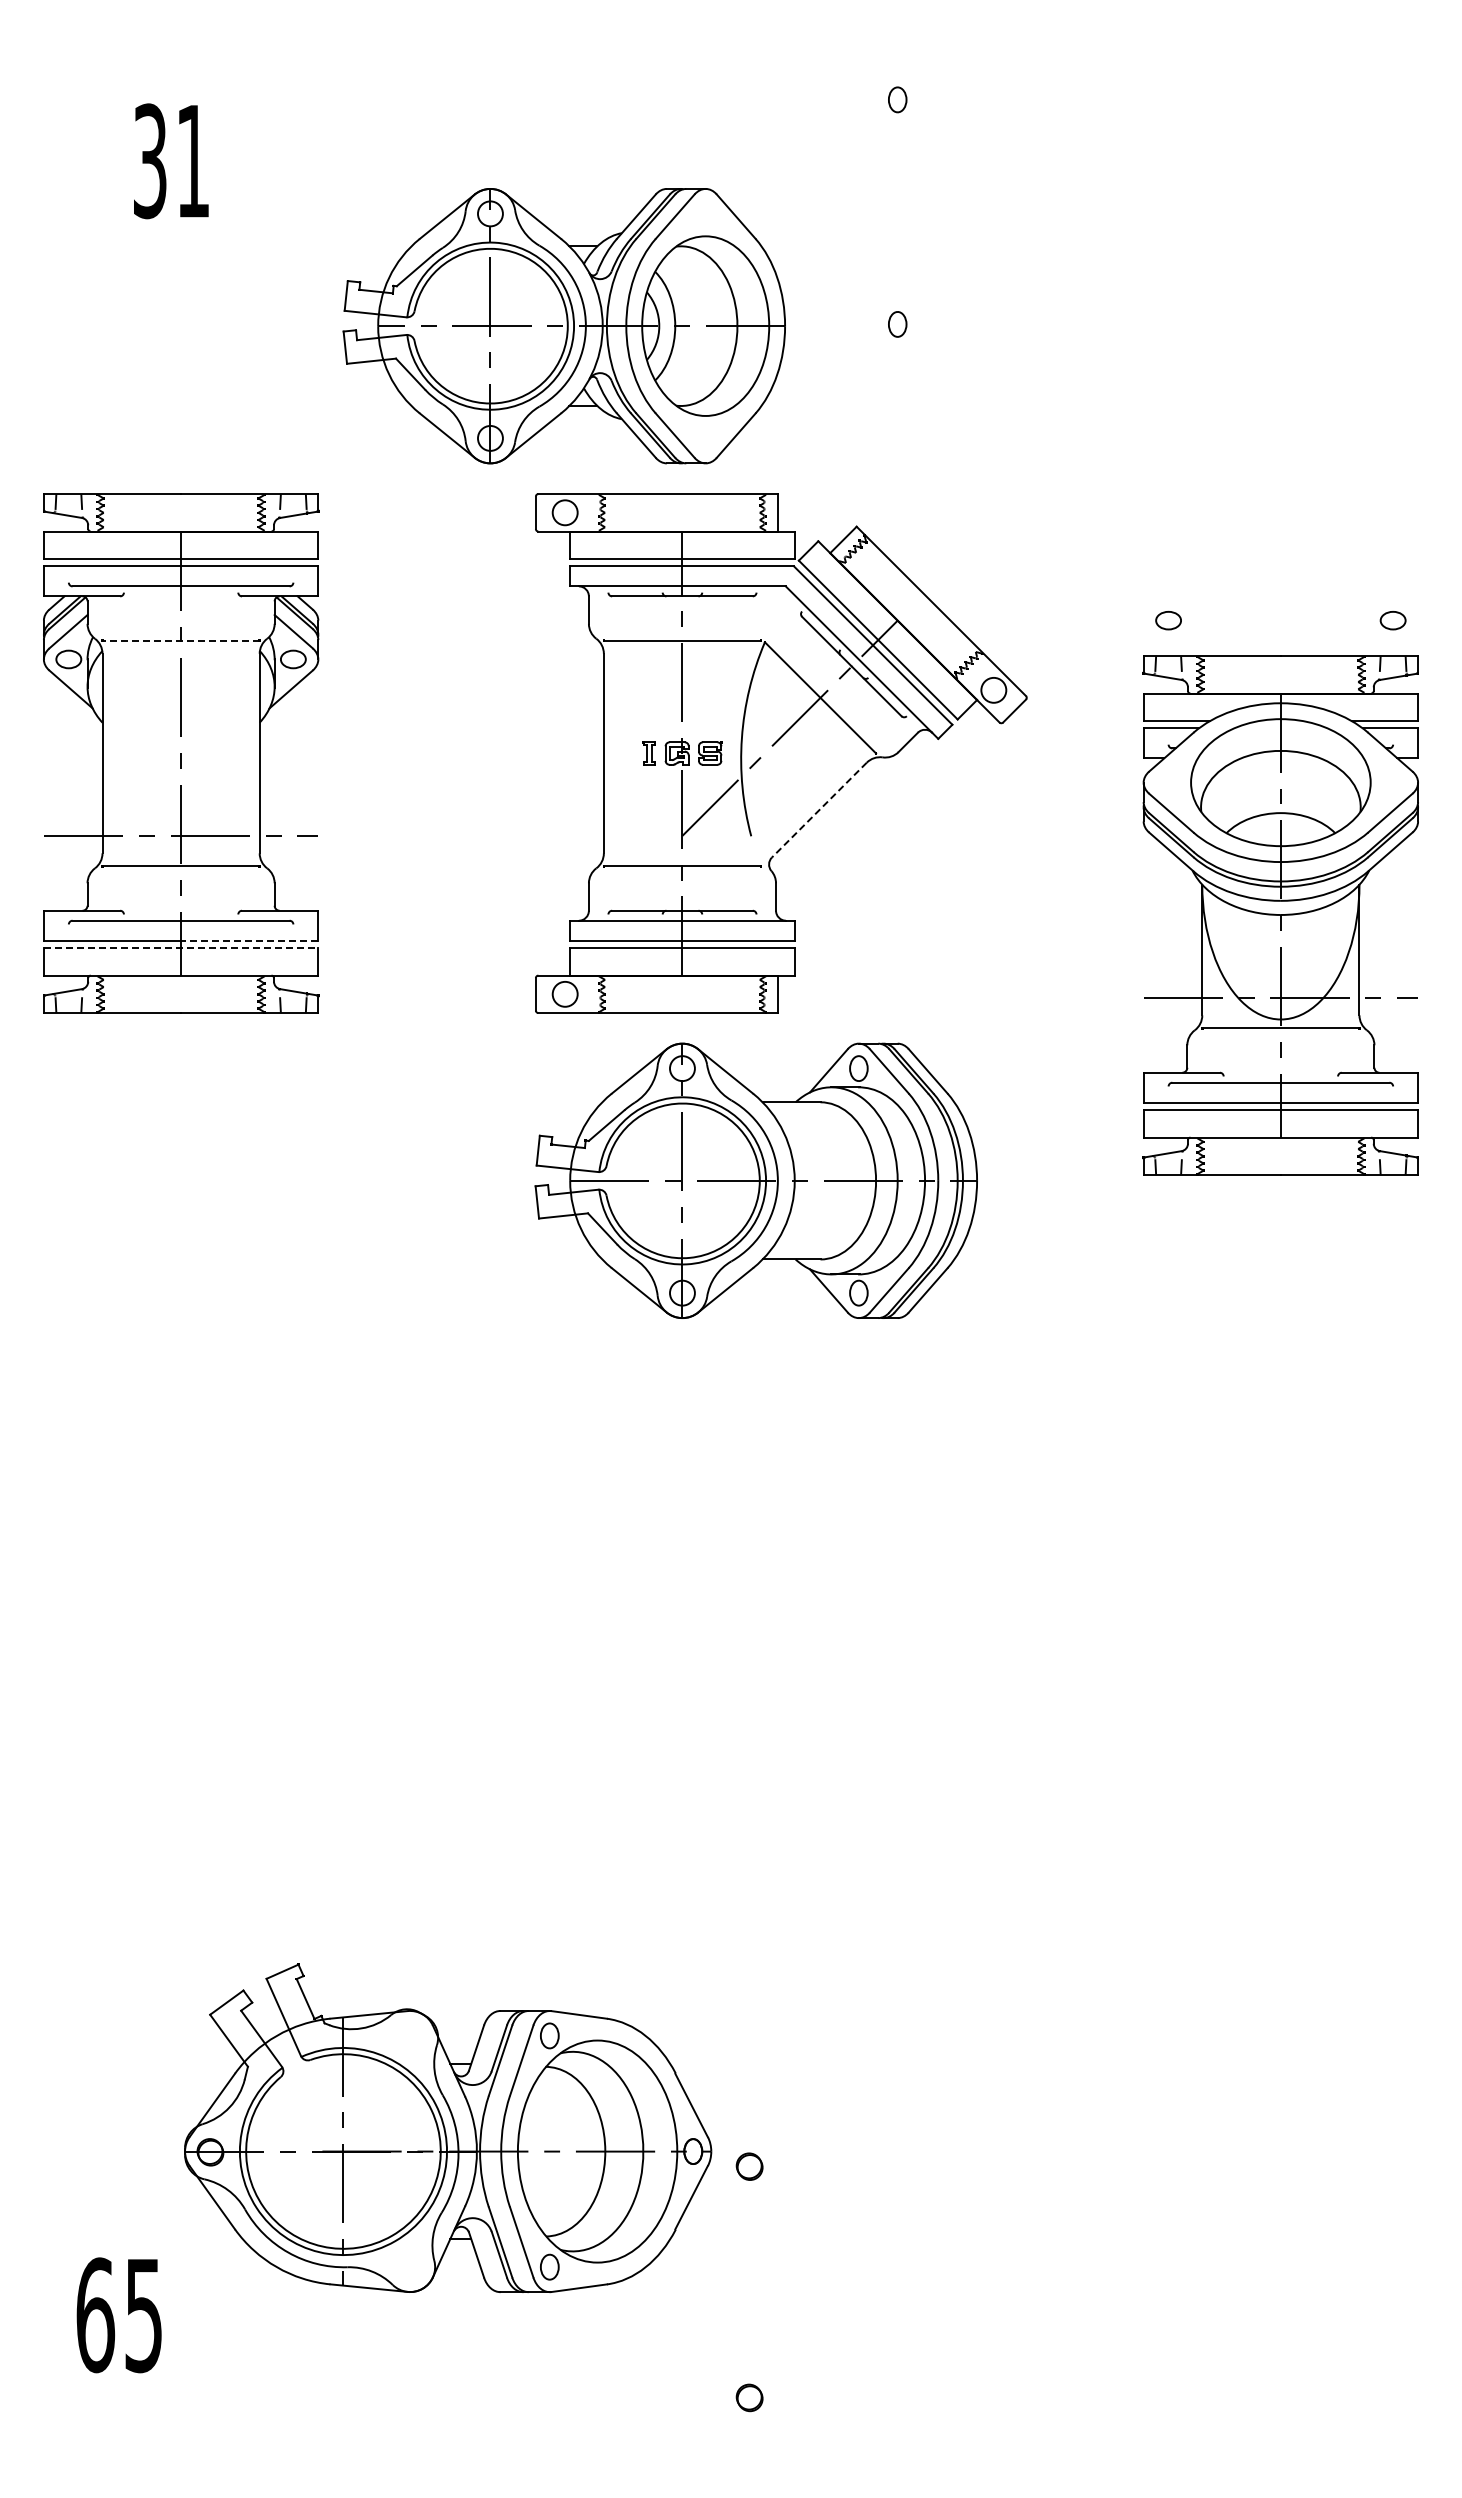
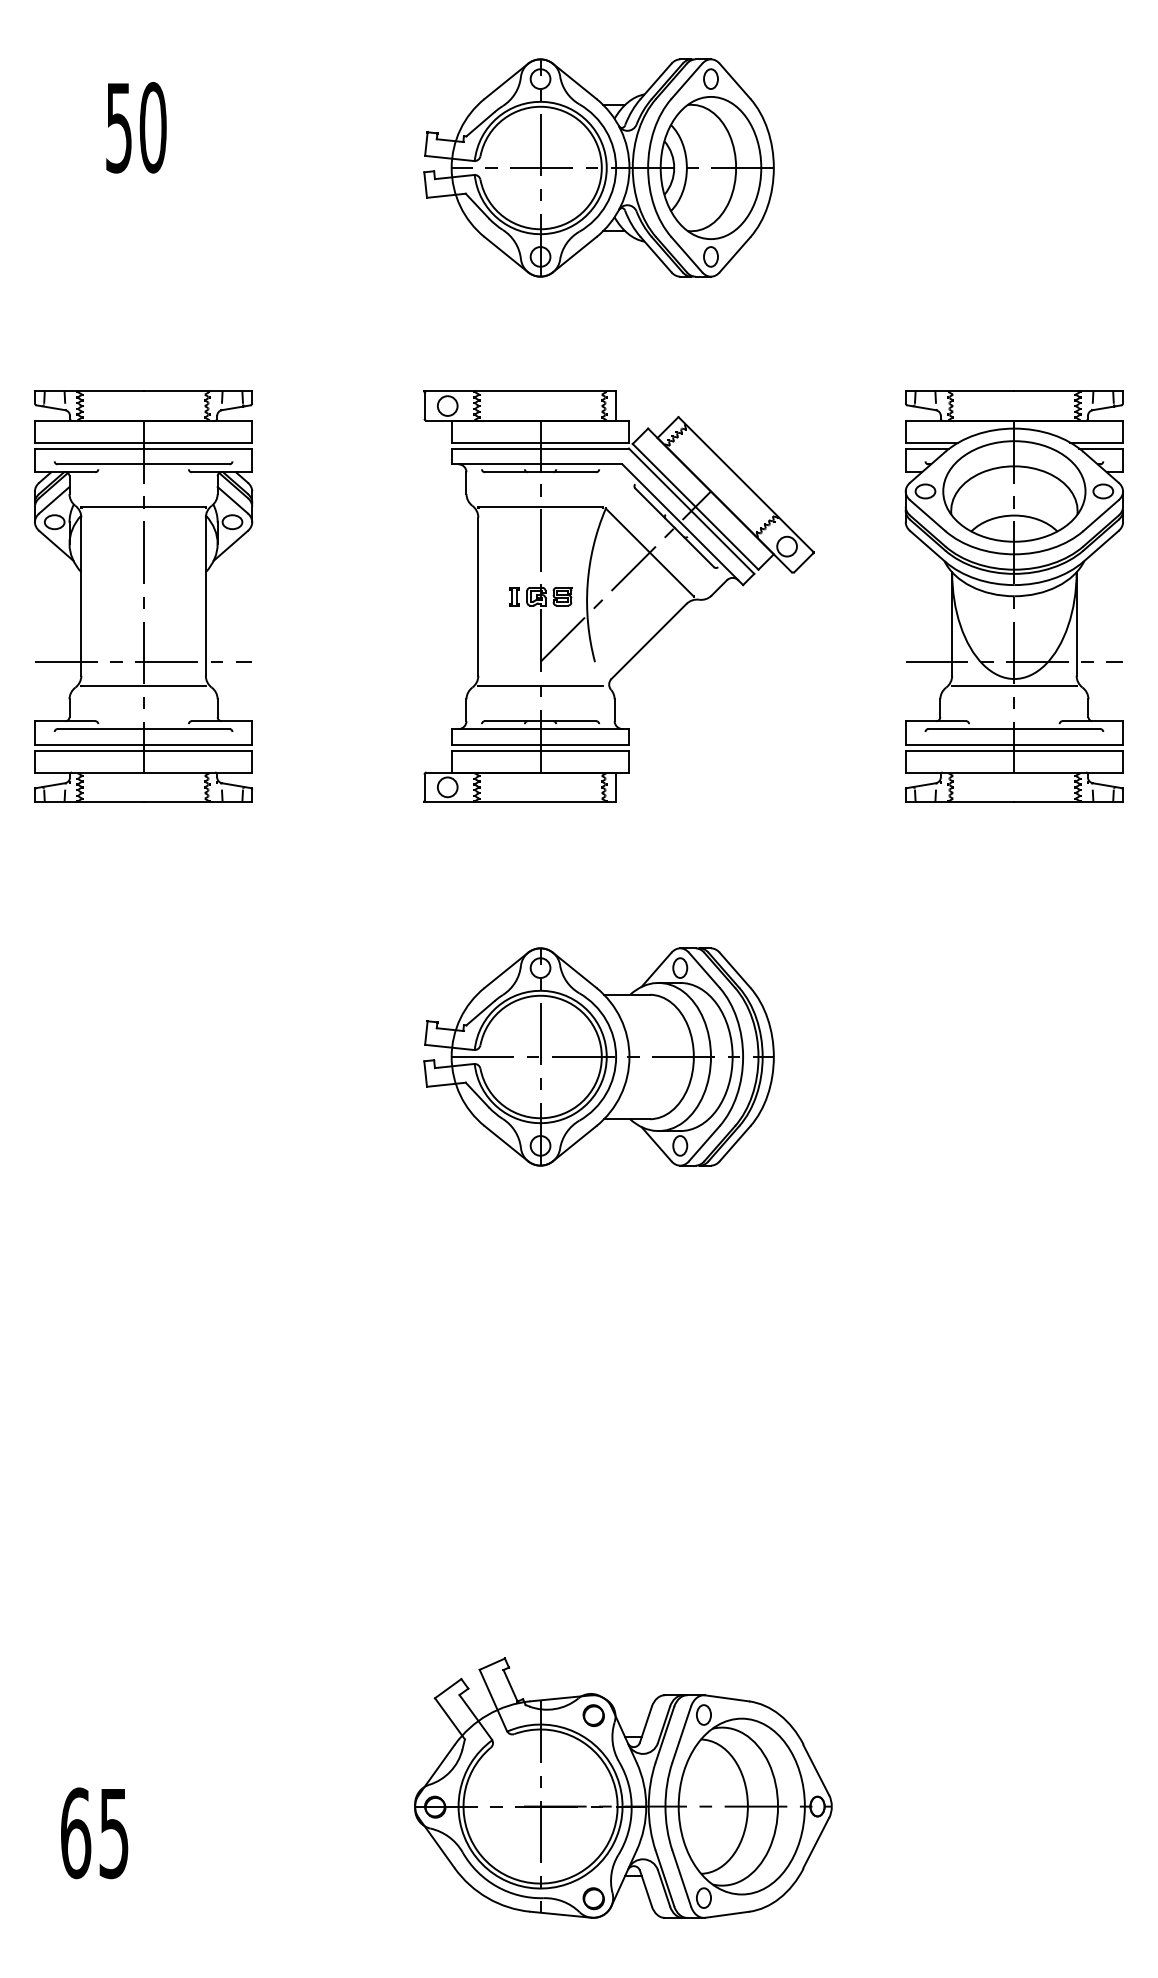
text: (172, 161) -> (136, 127), 31 -> 50
part: (563, 326) -> (598, 168), moved
line: (181, 640) -> (143, 507), dashed -> solid
line: (819, 810) -> (649, 641), dashed -> solid
part: (1280, 915) -> (1014, 596), moved
line: (249, 940) -> (197, 744), dashed -> solid
line: (181, 948) -> (143, 751), dashed -> solid
part: (755, 1180) -> (598, 1056), moved
part: (448, 2127) -> (623, 1787), moved

